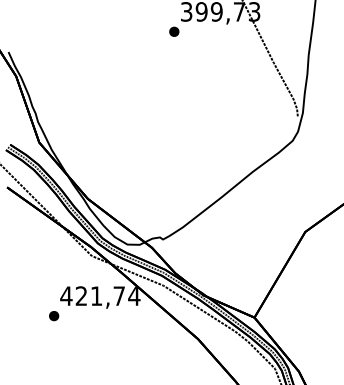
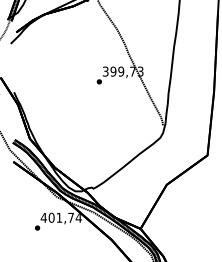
text: (81, 295) -> (51, 217), 421,74 -> 401,74

